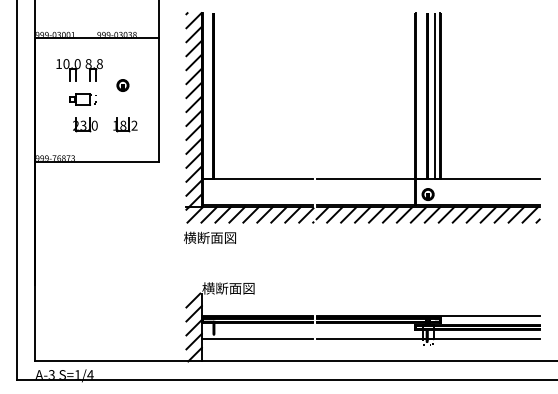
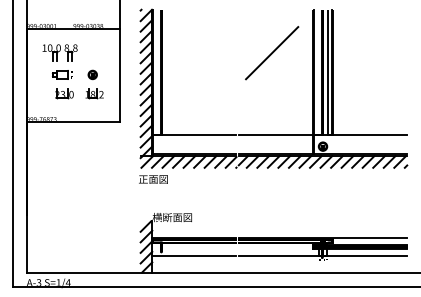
line: (360, 70) -> (271, 53), added
part: (122, 85) -> (92, 74), moved
text: (209, 237) -> (158, 179), 横断面図 -> 正面図

